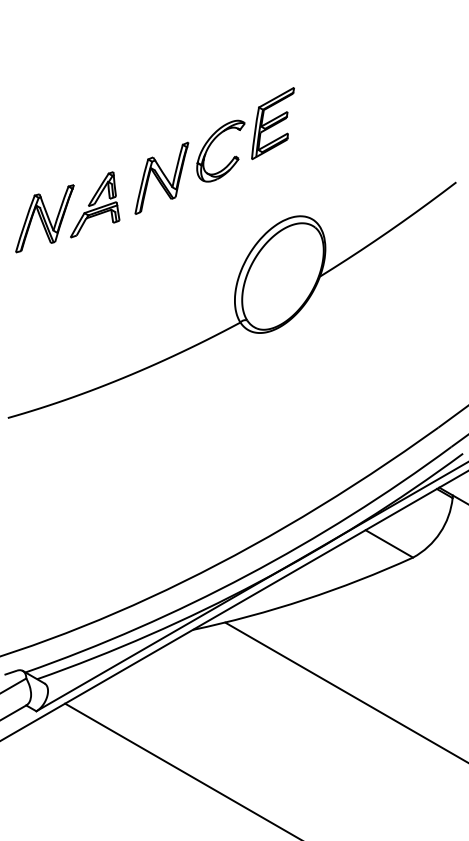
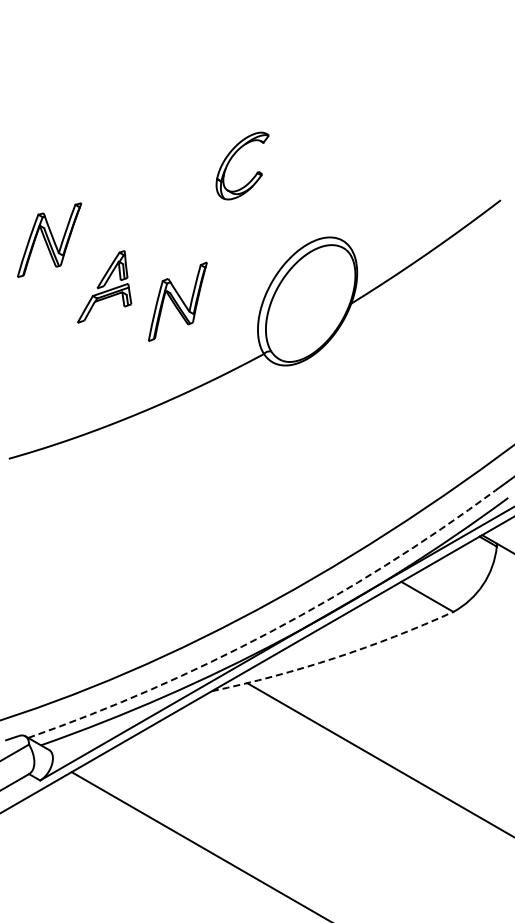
part: (272, 123) -> (299, 135), removed
part: (161, 178) -> (177, 301), moved
part: (95, 204) -> (104, 286), moved
arc: (247, 575) -> (271, 631), solid -> dashed
arc: (304, 600) -> (334, 658), solid -> dashed

